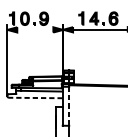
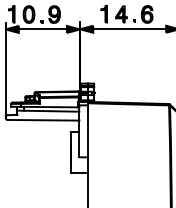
line: (35, 29) -> (42, 29), added
line: (35, 98) -> (43, 120), dashed -> solid
line: (69, 106) -> (88, 131), dashed -> solid

